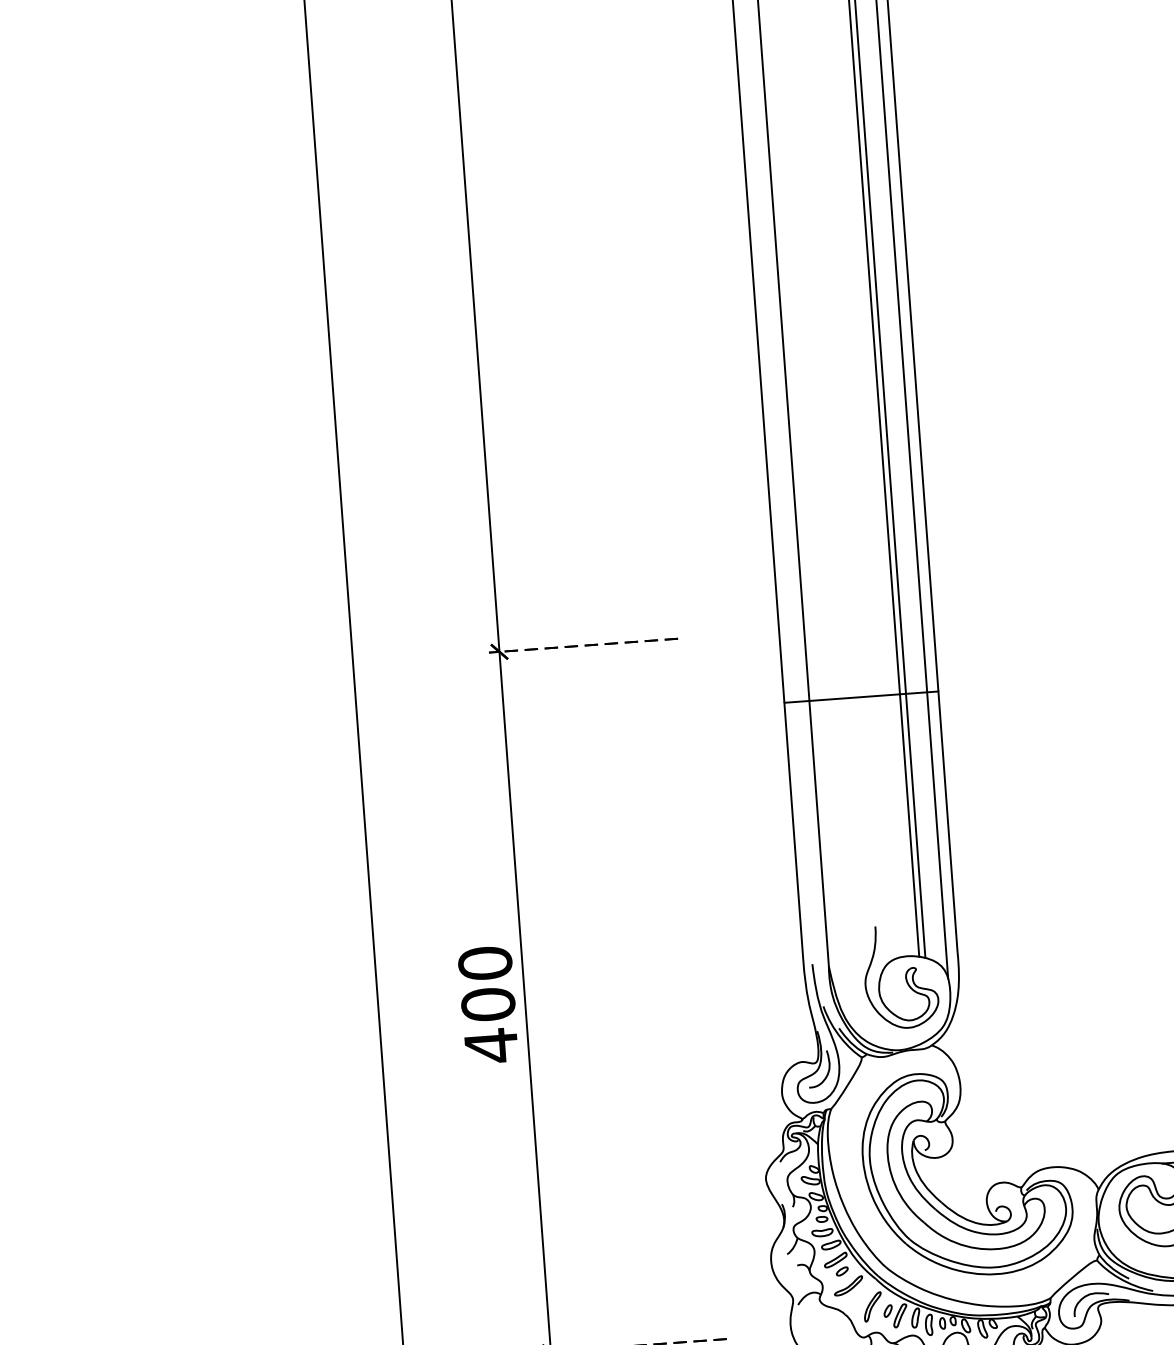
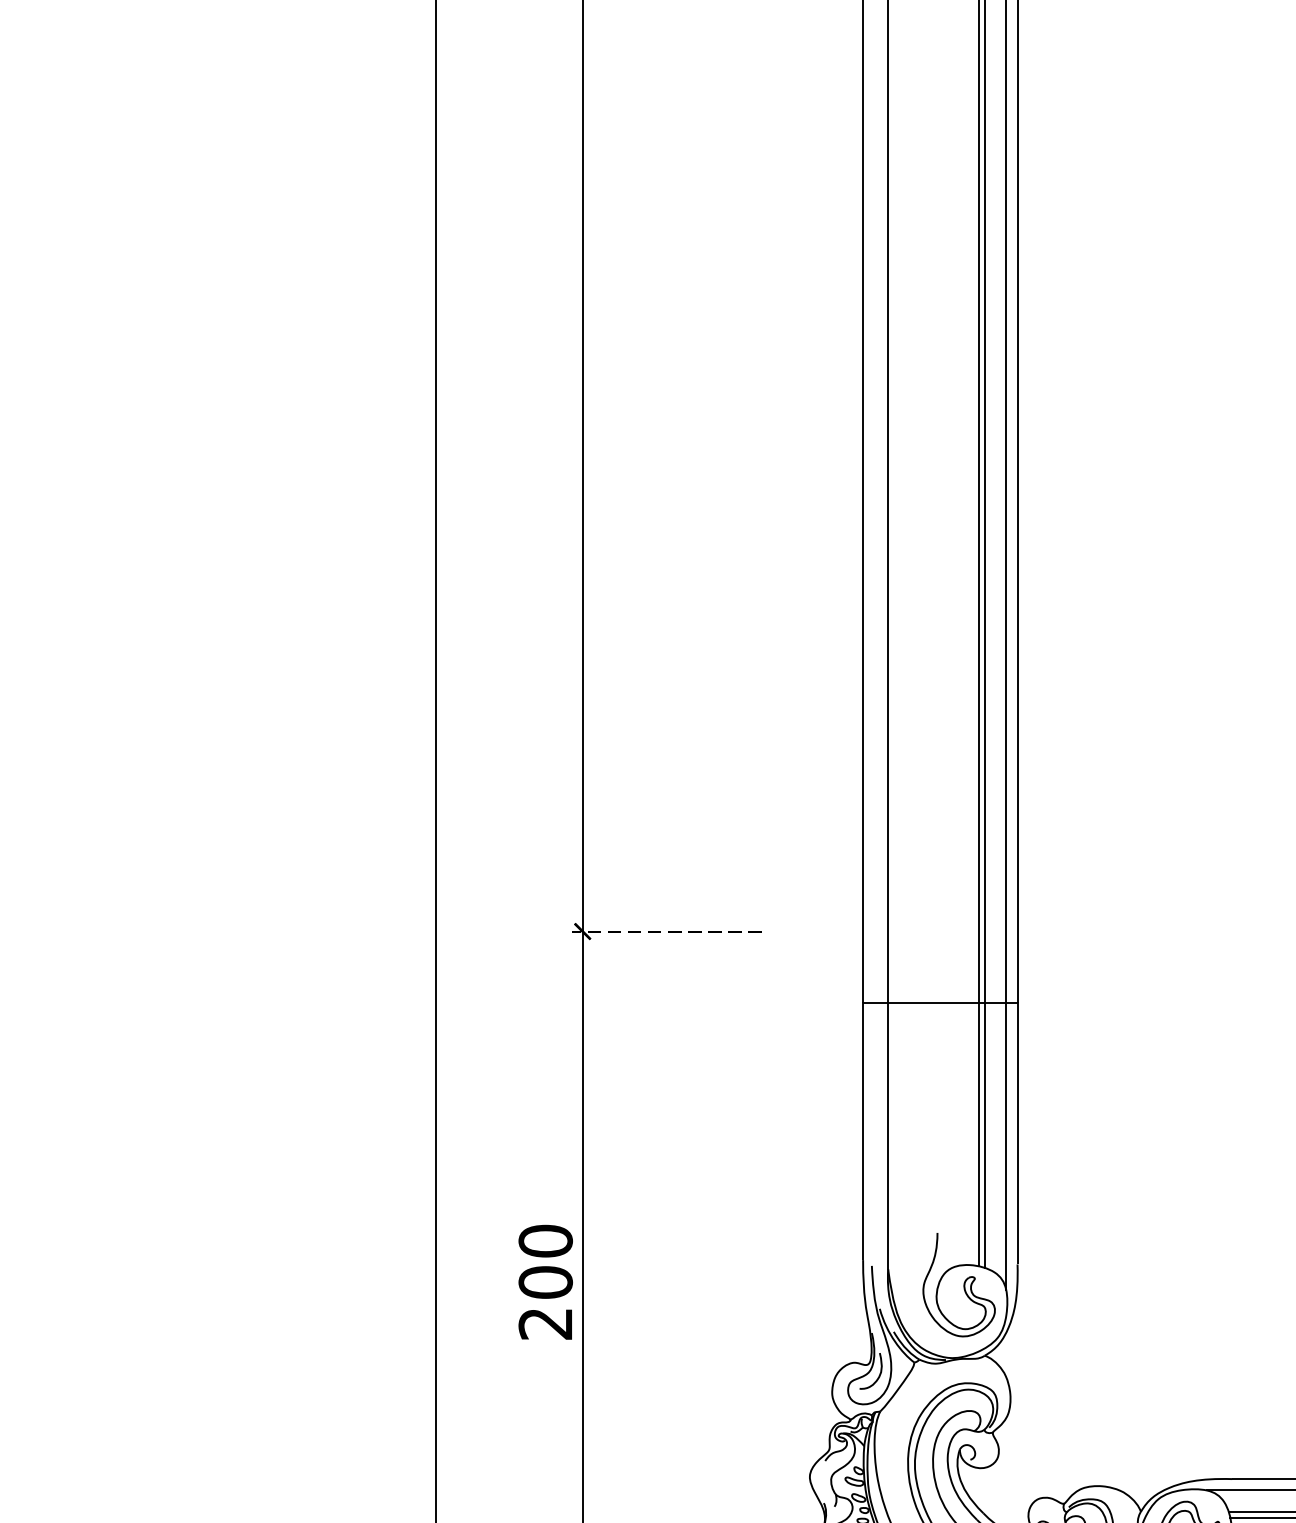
text: (490, 1045) -> (544, 1323), 400 -> 200

